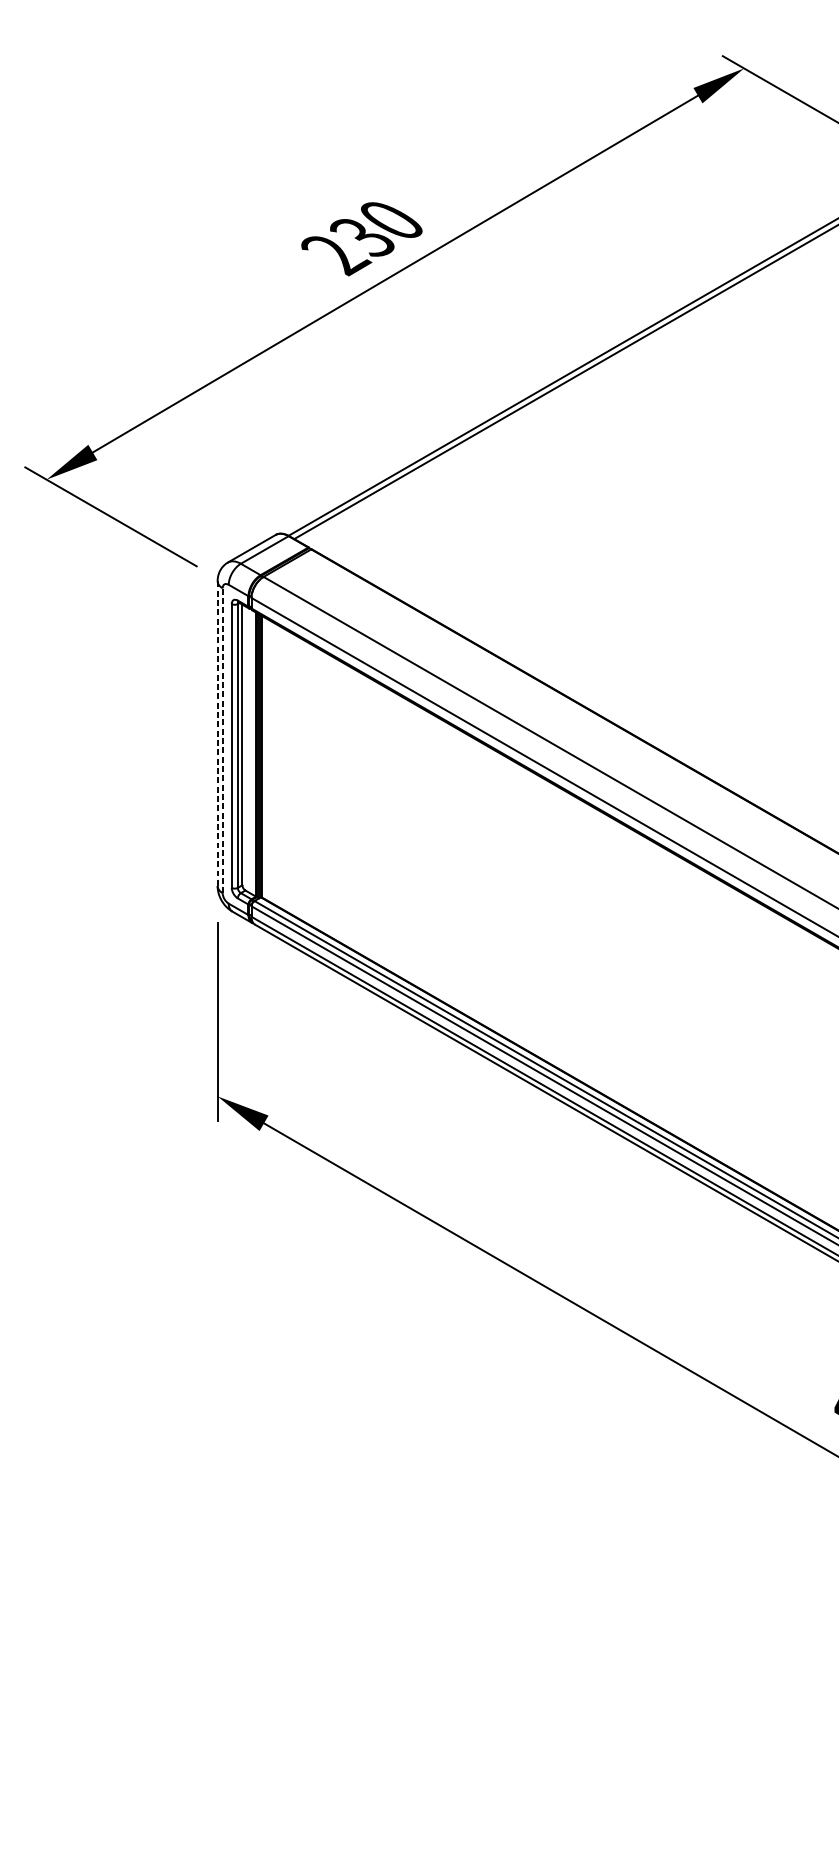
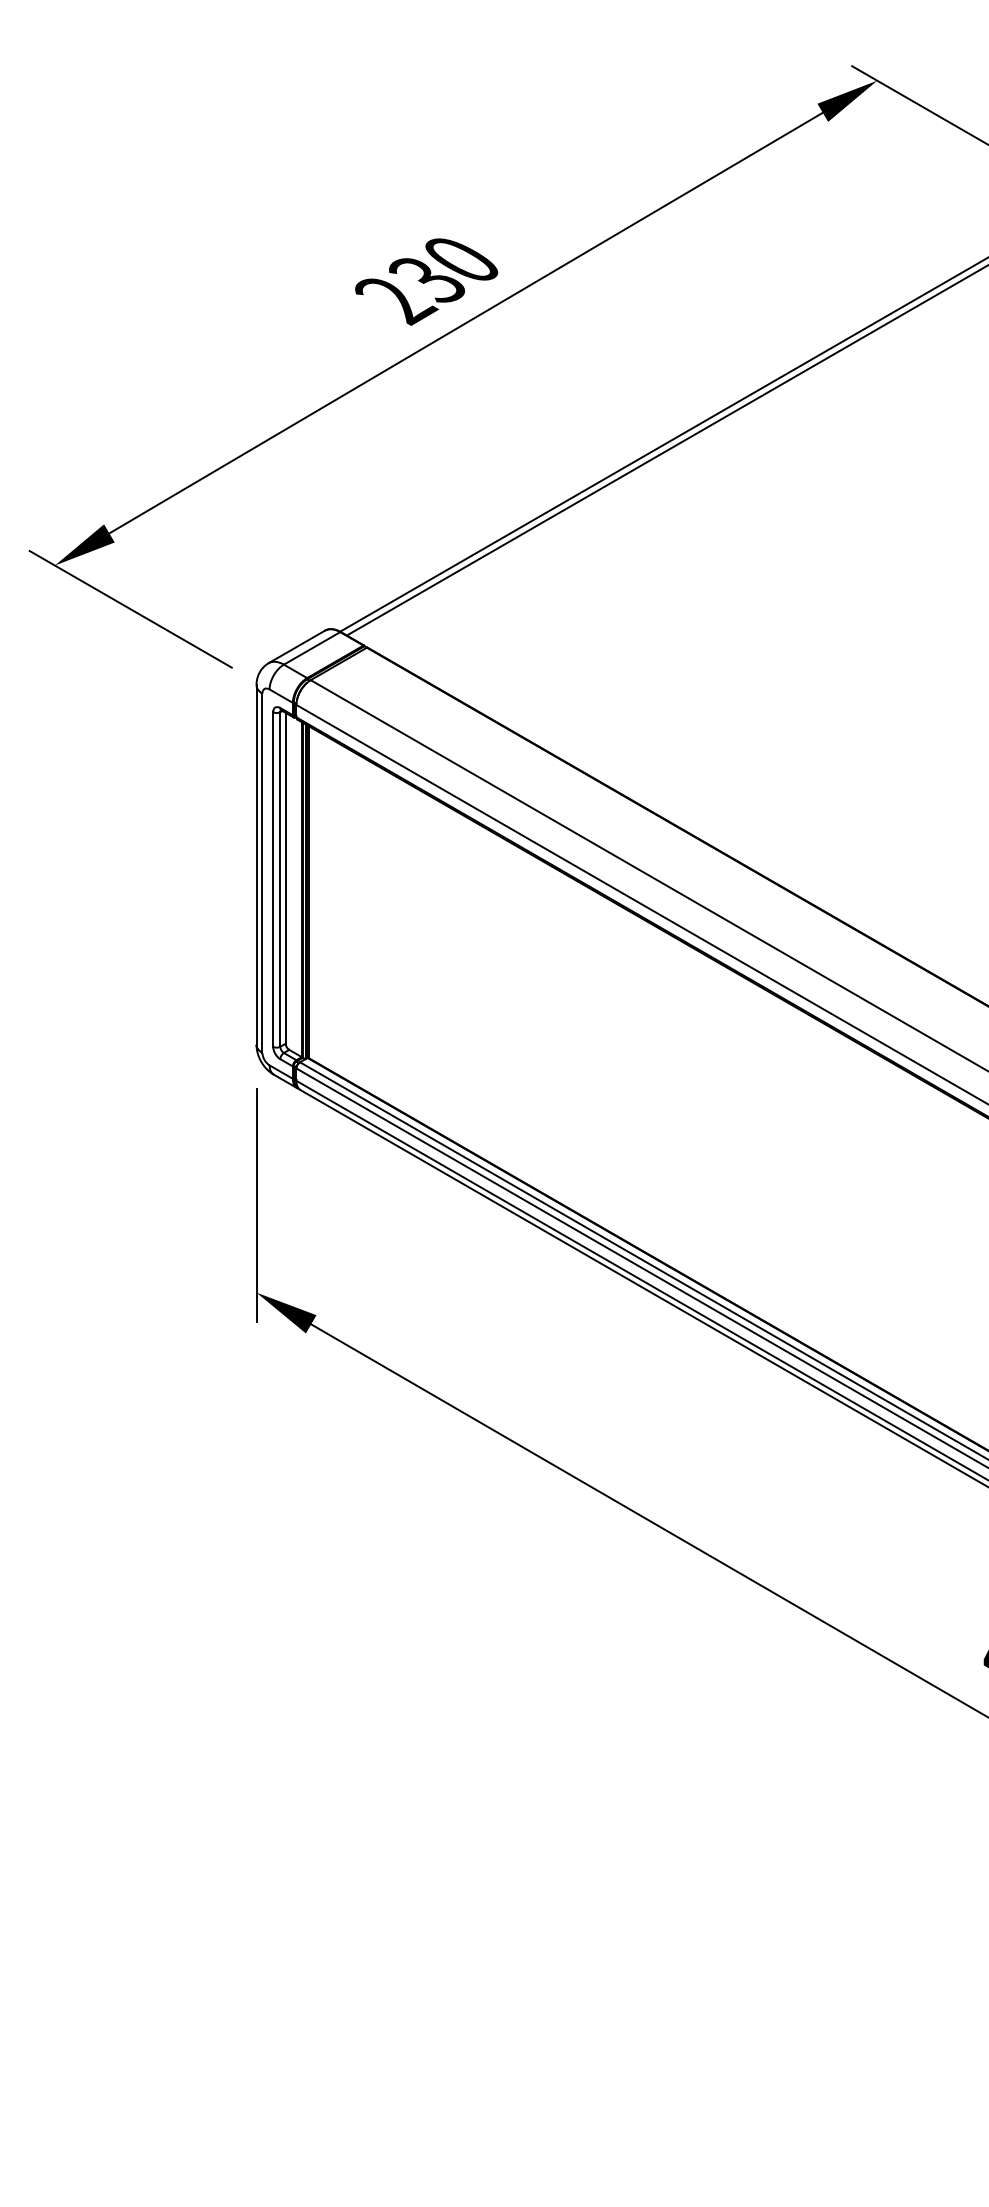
line: (217, 734) -> (256, 865), dashed -> solid
line: (222, 740) -> (262, 873), dashed -> solid

